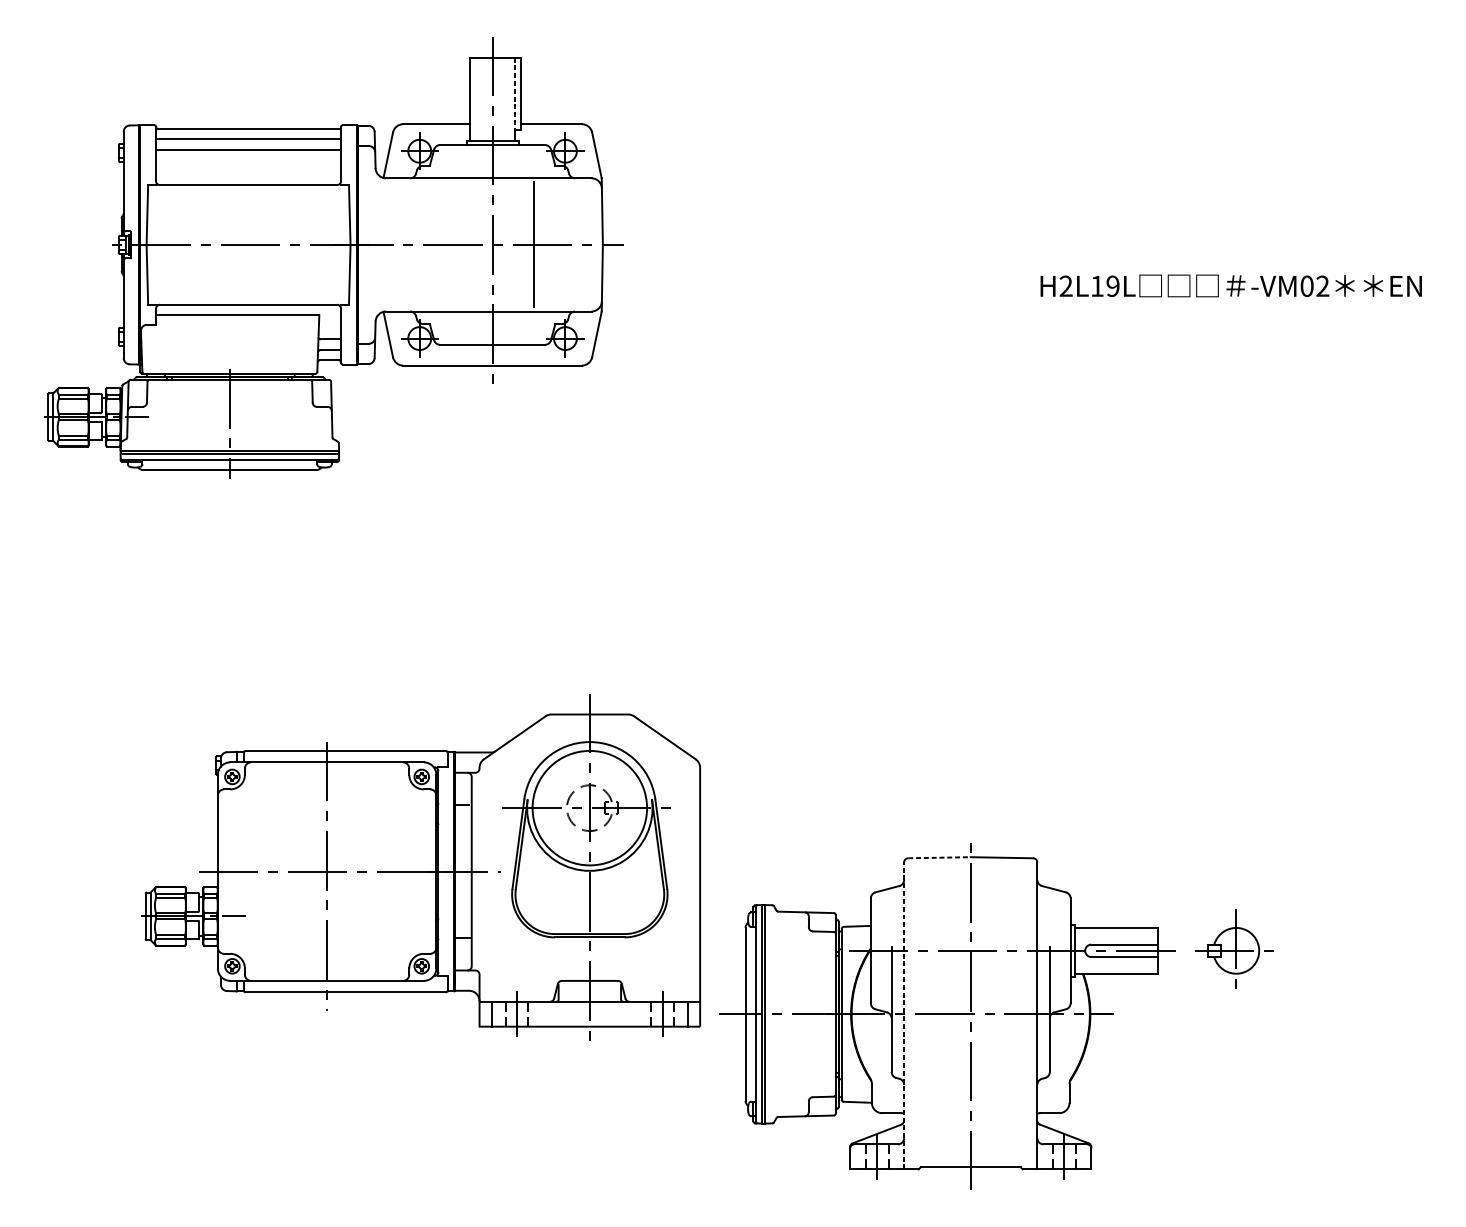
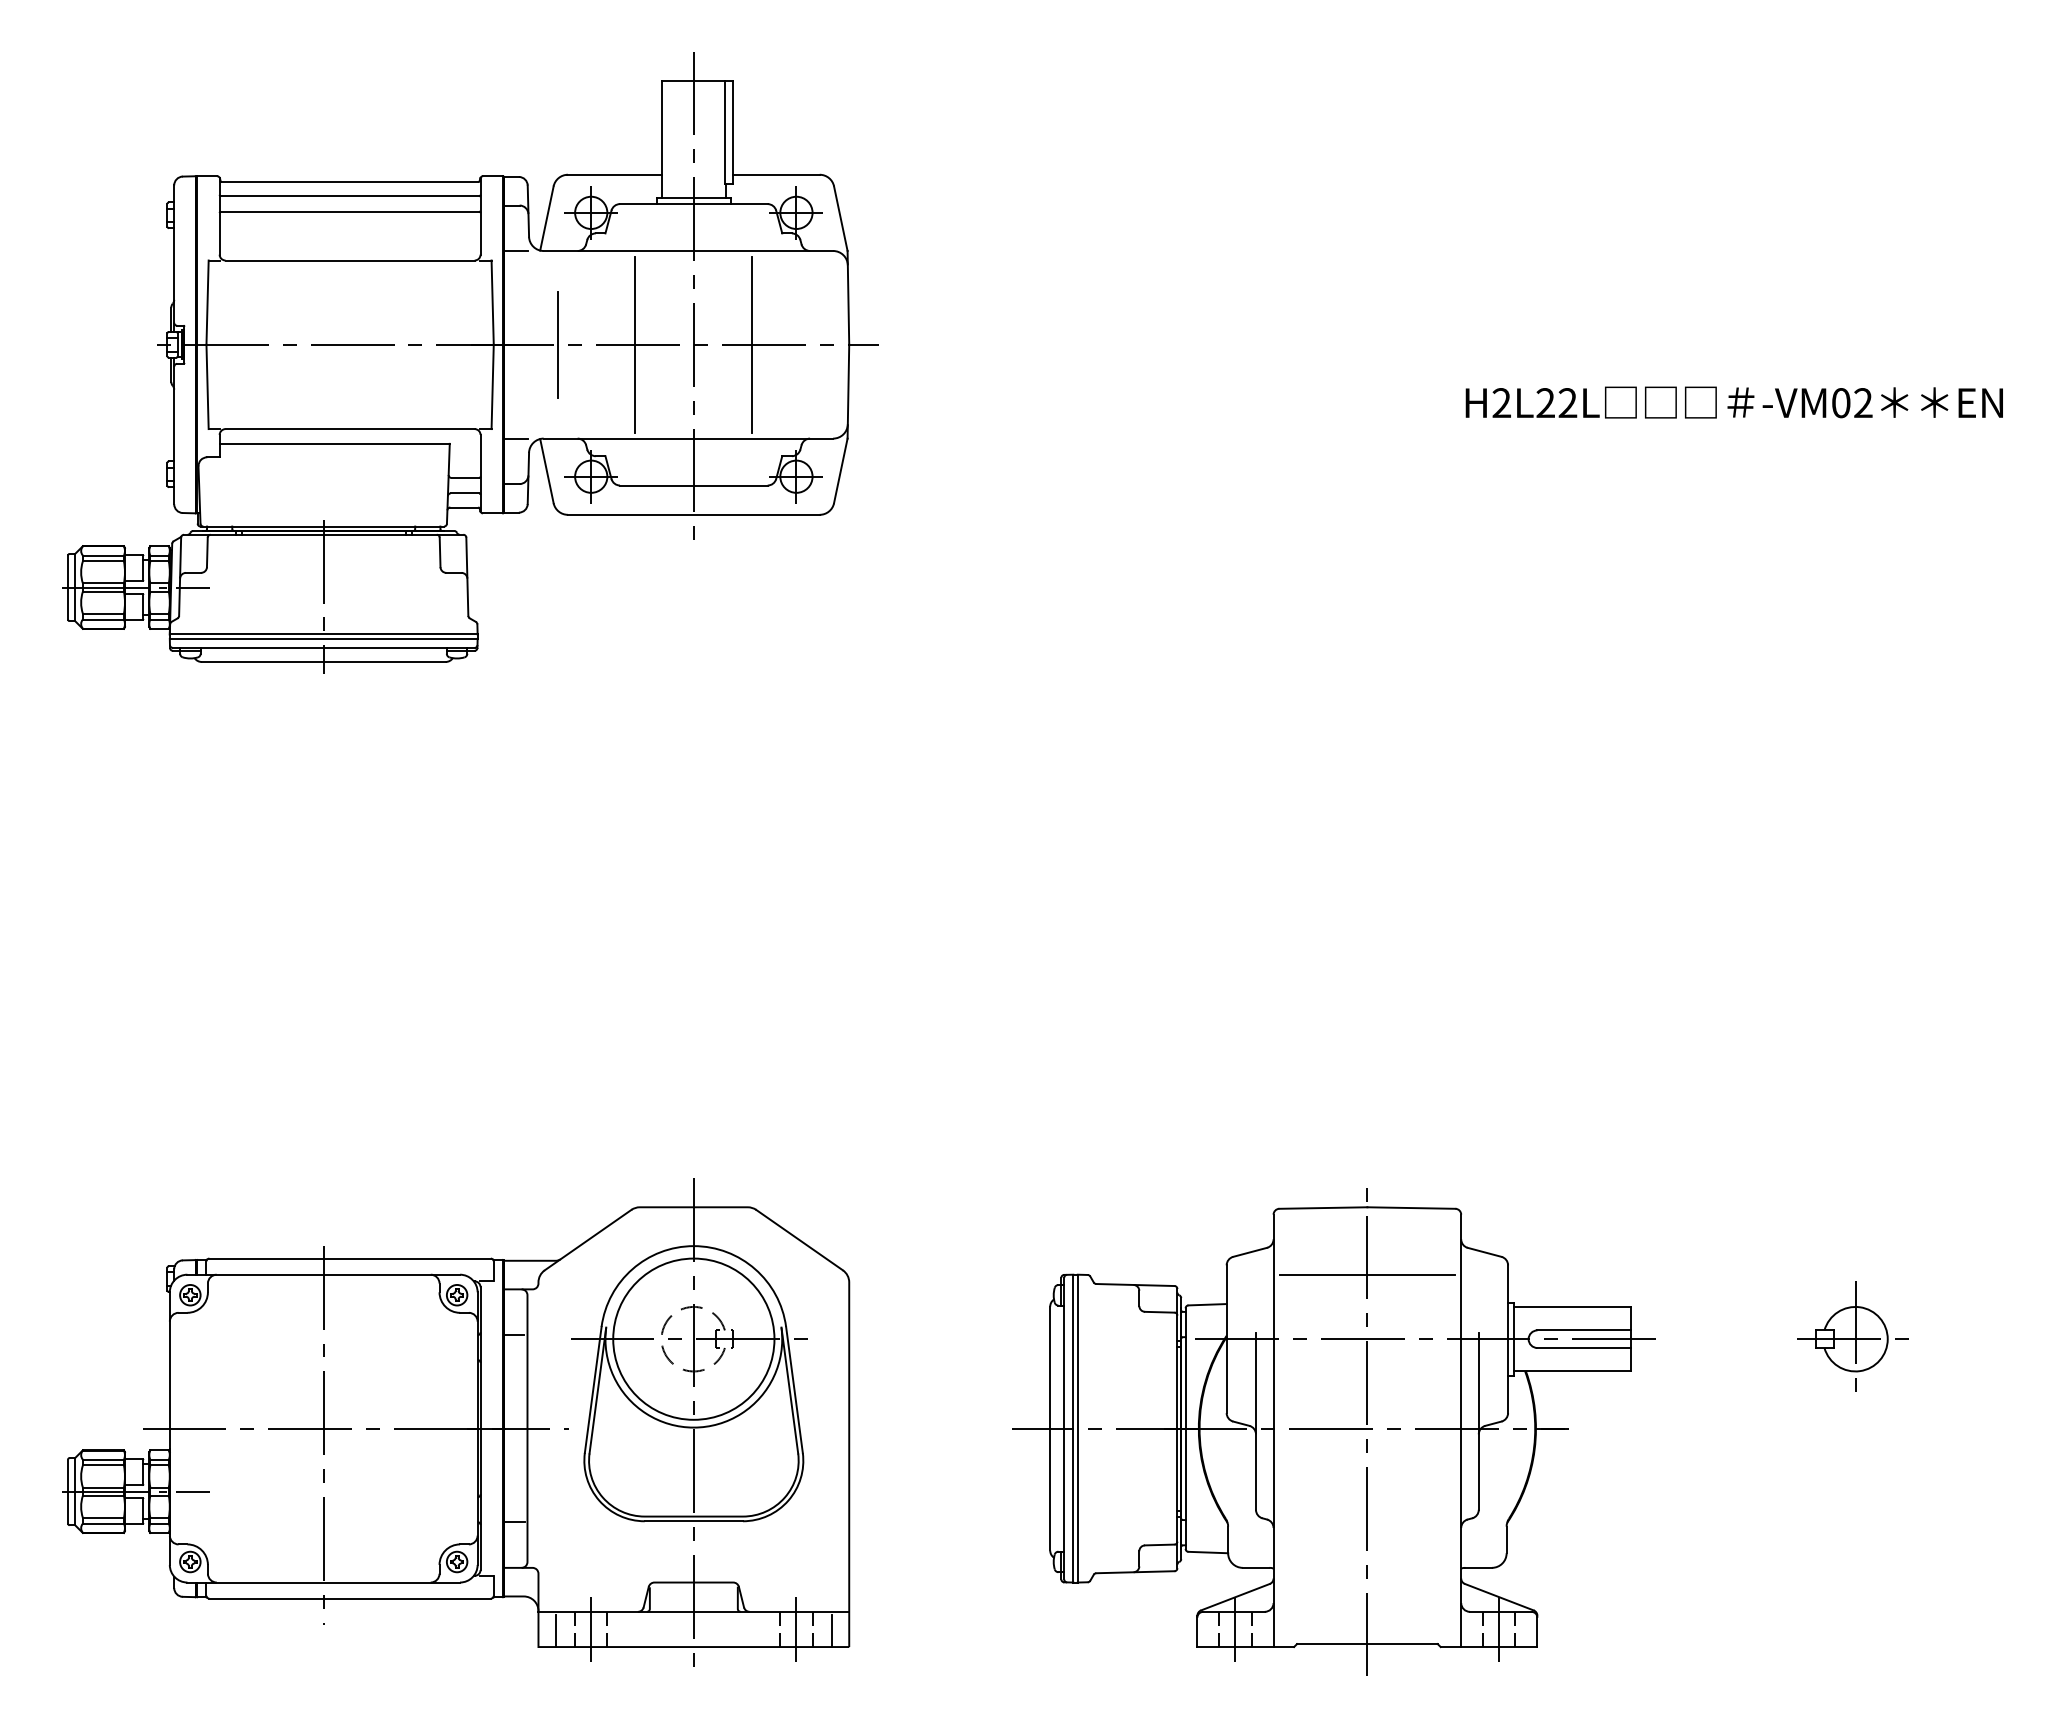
line: (514, 94) -> (724, 132), dashed -> solid
line: (366, 178) -> (516, 251), added
line: (396, 244) -> (558, 344), added
line: (451, 244) -> (635, 344), added
text: (1104, 286) -> (1556, 403), H2L19L -> H2L22L
line: (366, 311) -> (516, 438), added
line: (939, 858) -> (1323, 1208), dashed -> solid
part: (421, 867) -> (456, 1422), moved
line: (970, 904) -> (1367, 1274), added
part: (1234, 948) -> (1852, 1336), moved
line: (904, 1015) -> (1273, 1430), dashed -> solid

